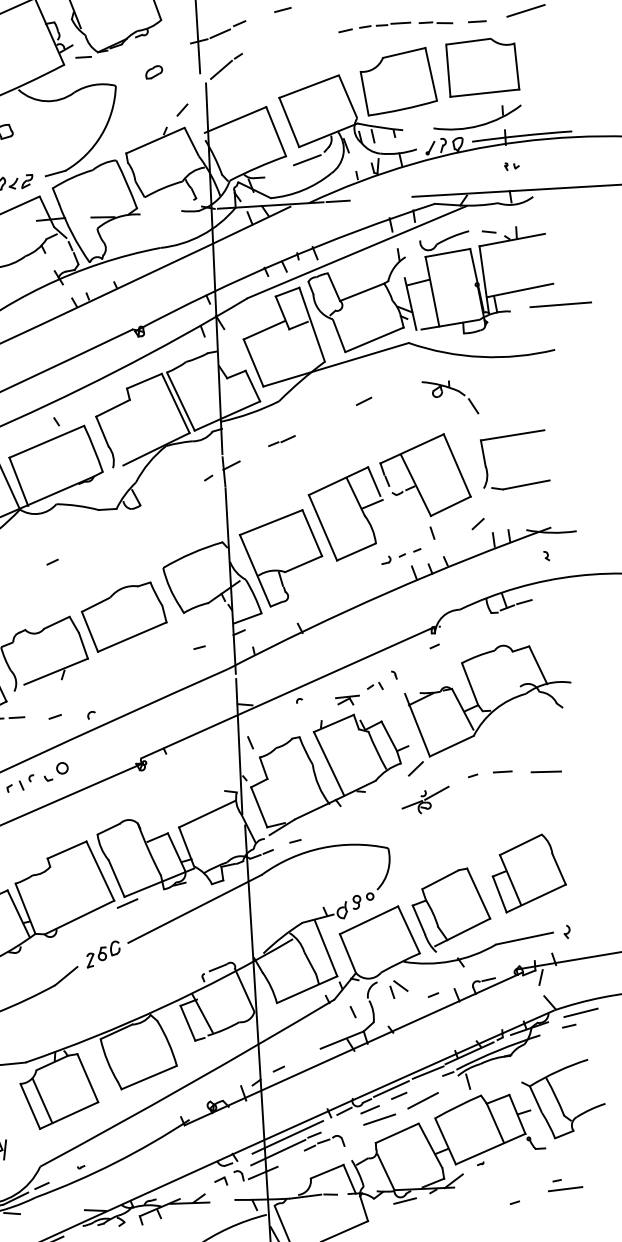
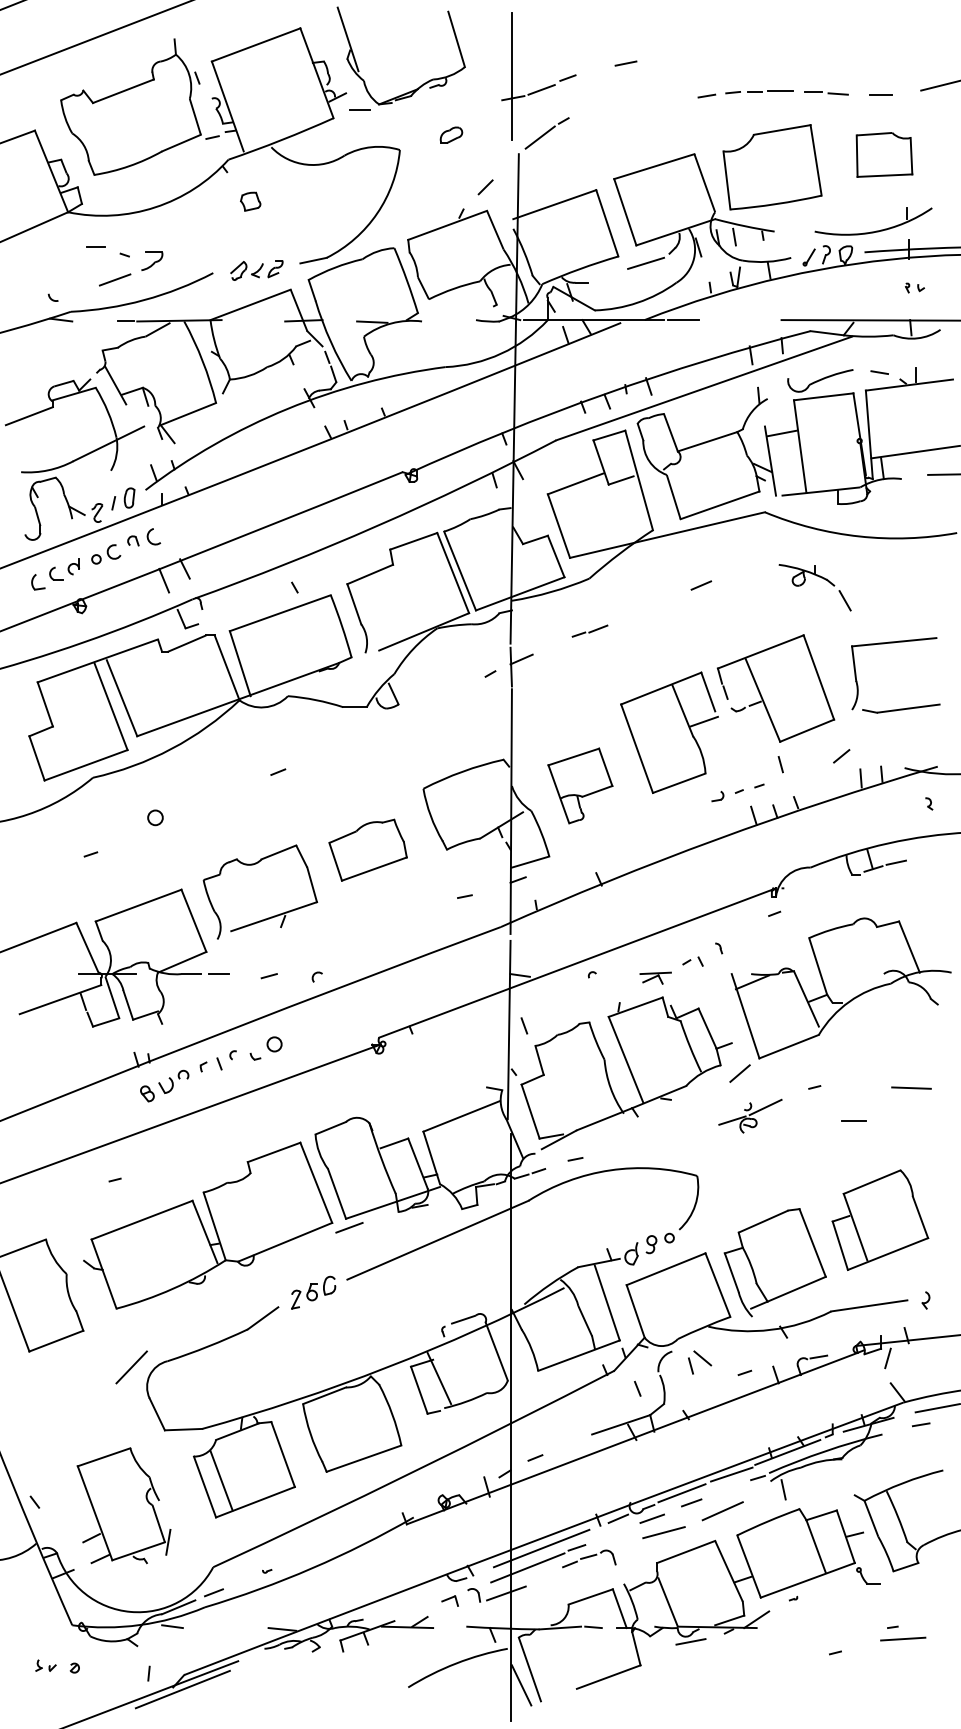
part: (482, 66) -> (884, 154), size x0.6
part: (281, 558) -> (580, 785), size x0.6
part: (123, 616) -> (367, 849), size x0.7
line: (502, 771) -> (853, 1120), moved

